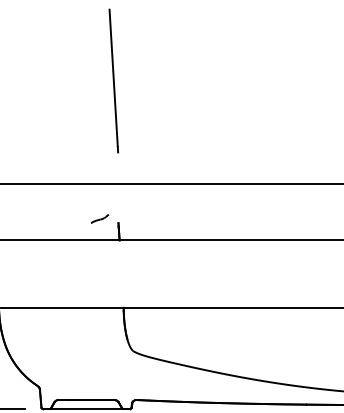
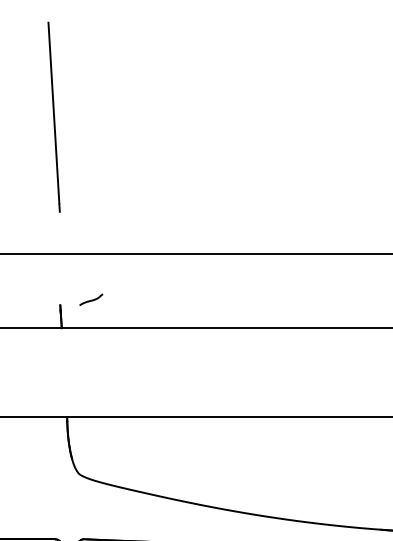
part: (99, 218) -> (90, 299), moved

